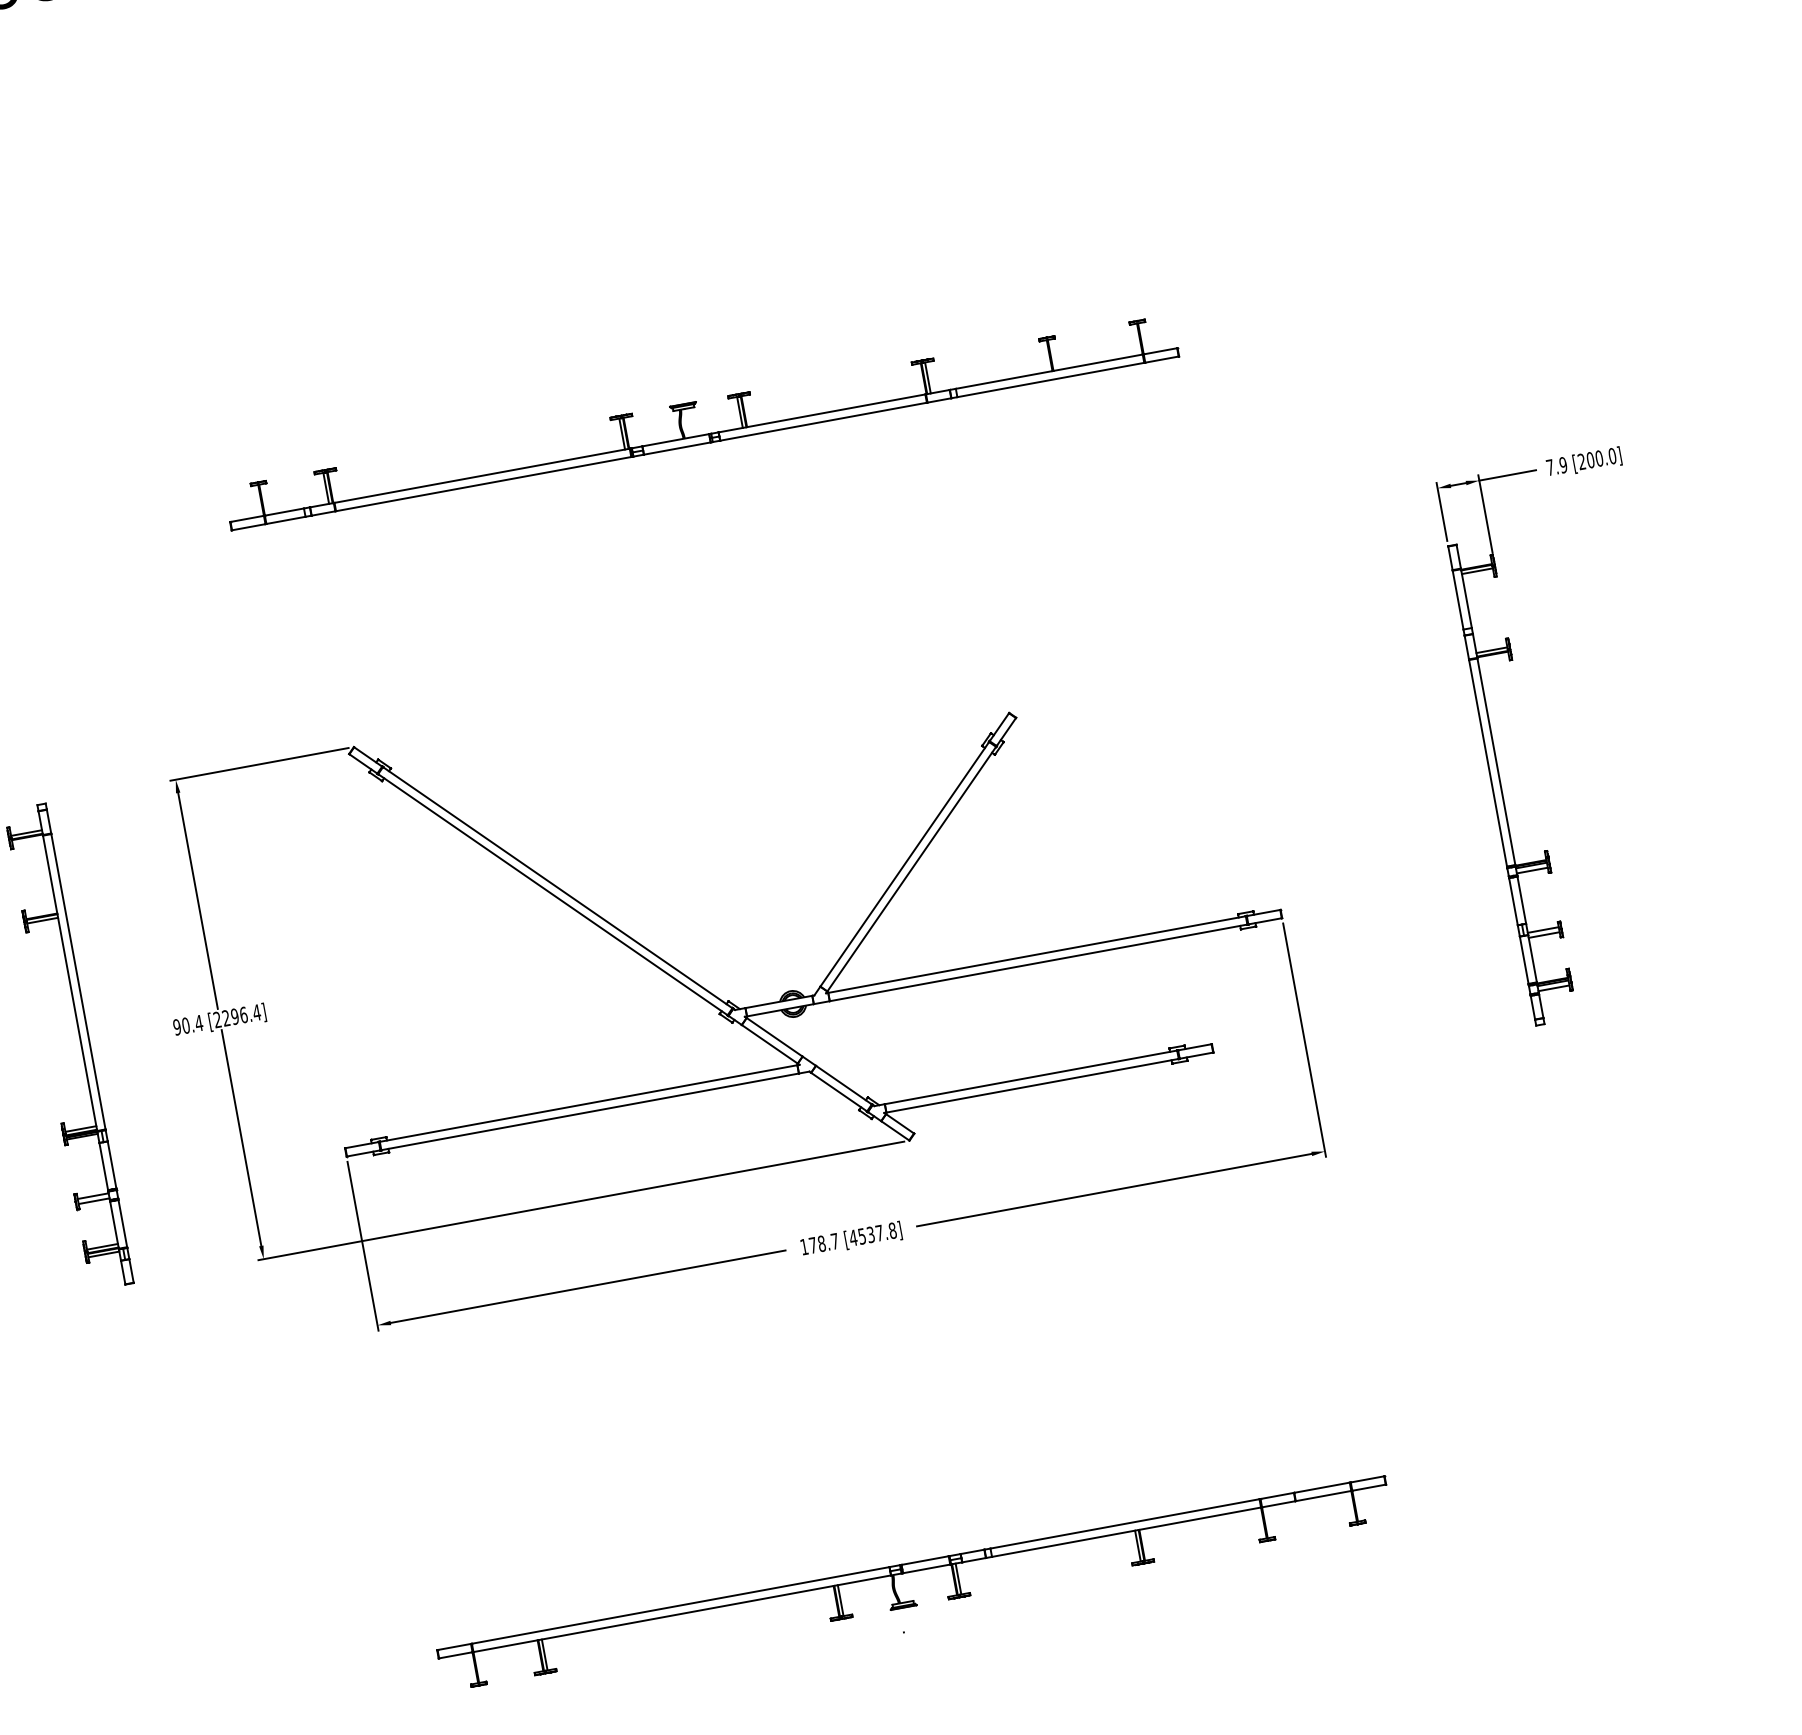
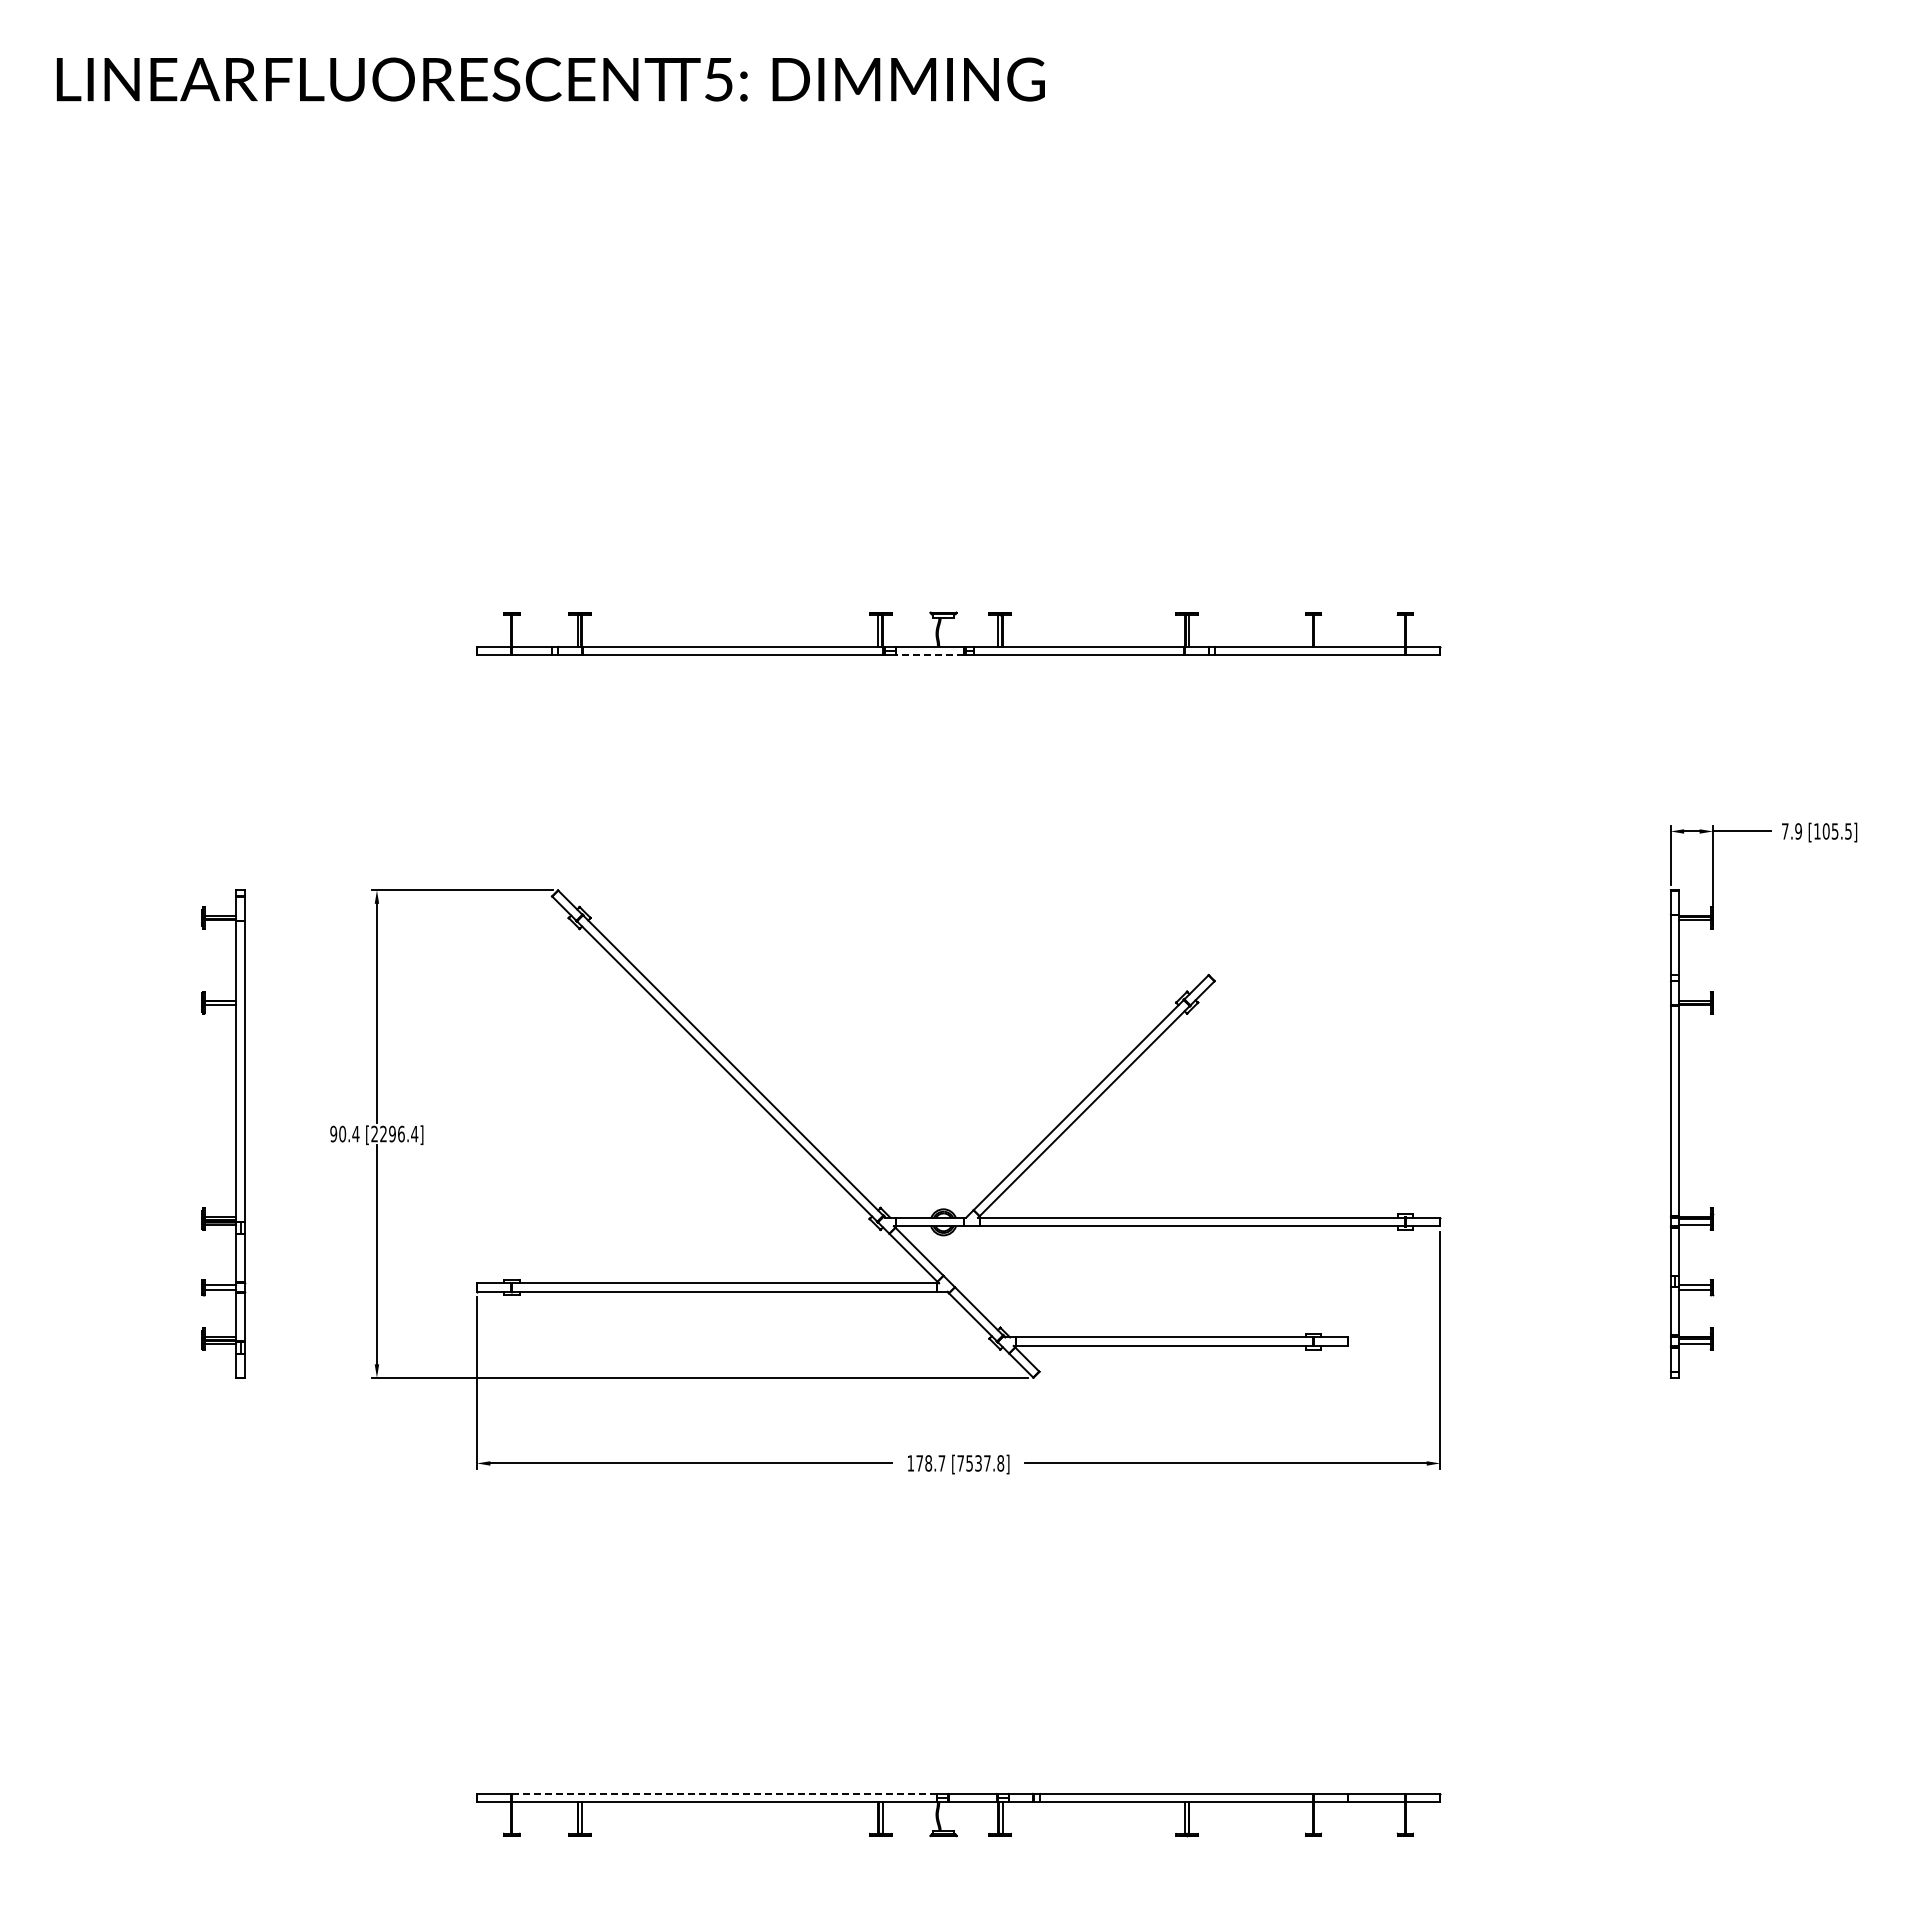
line: (677, 448) -> (930, 655), solid -> dashed
text: (1596, 459) -> (1832, 831), [200.0] -> [105.5]
text: (853, 1238) -> (960, 1463), [4537.8] -> [7537.8]
line: (681, 1605) -> (725, 1793), solid -> dashed

